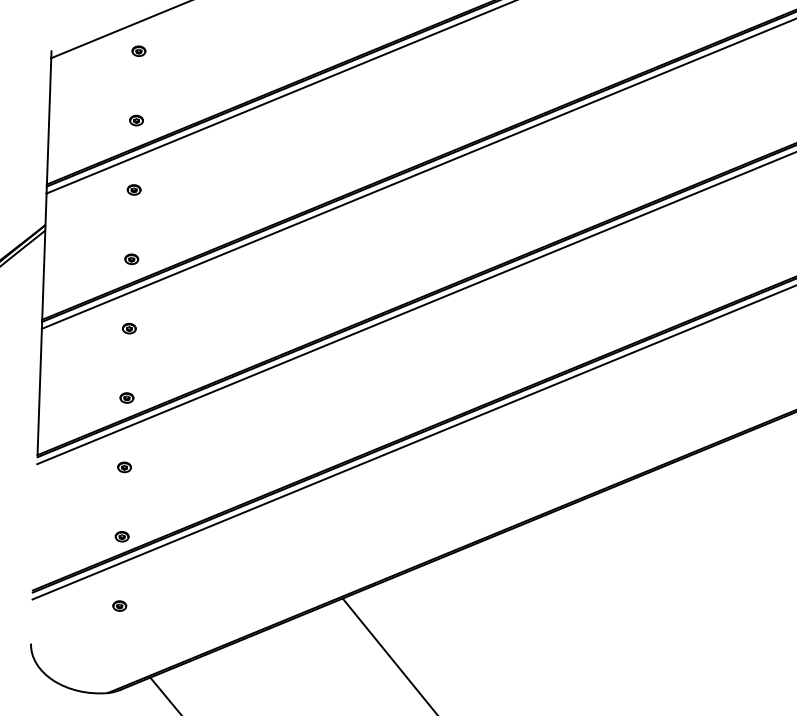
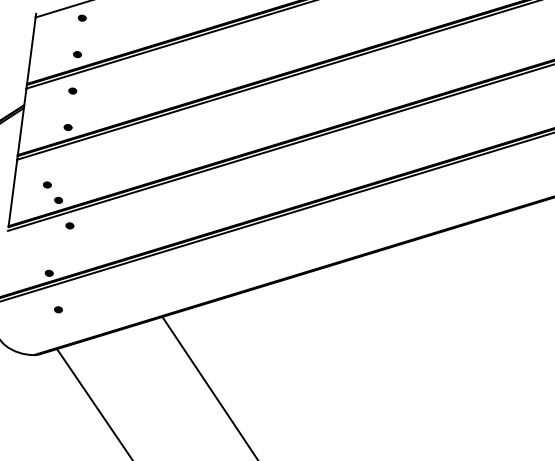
part: (129, 327) -> (47, 184), moved
part: (123, 466) -> (69, 225), moved
part: (119, 605) -> (58, 309), moved

